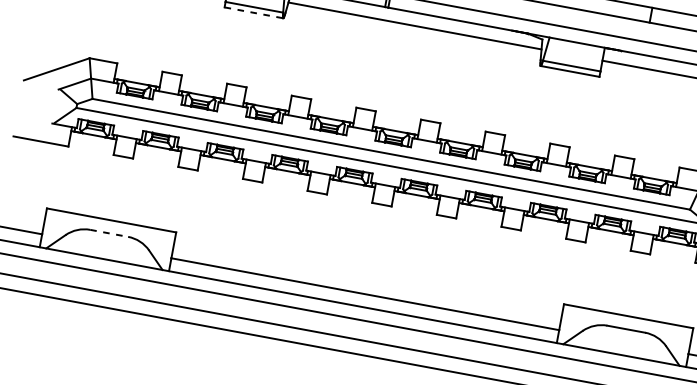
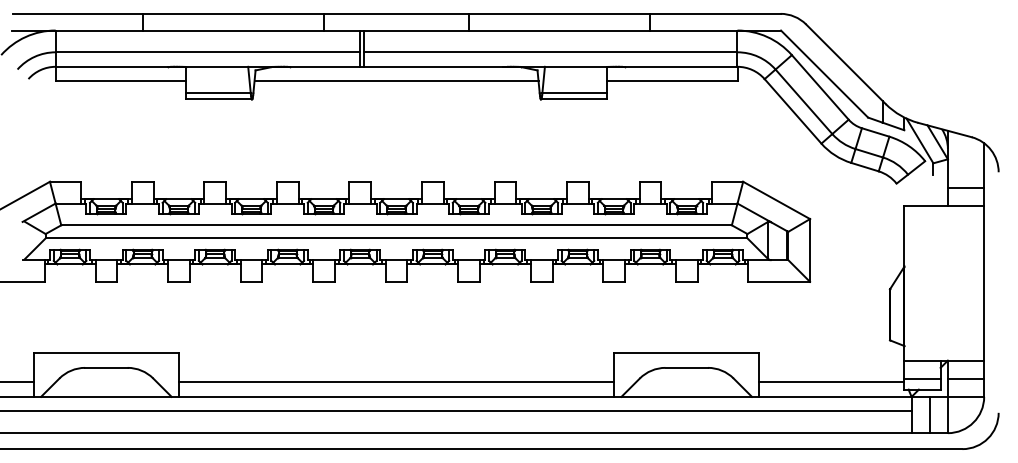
line: (254, 12) -> (219, 99), dashed -> solid
line: (109, 233) -> (106, 367), dashed -> solid

